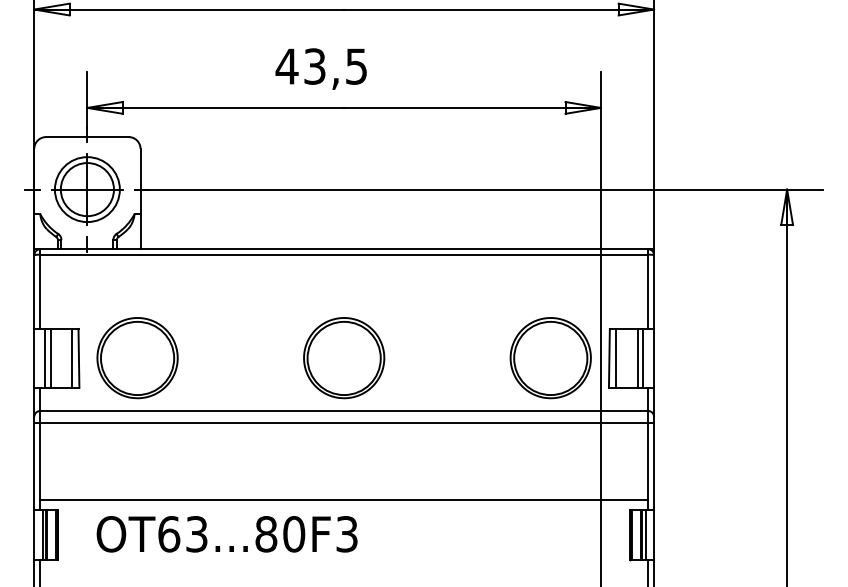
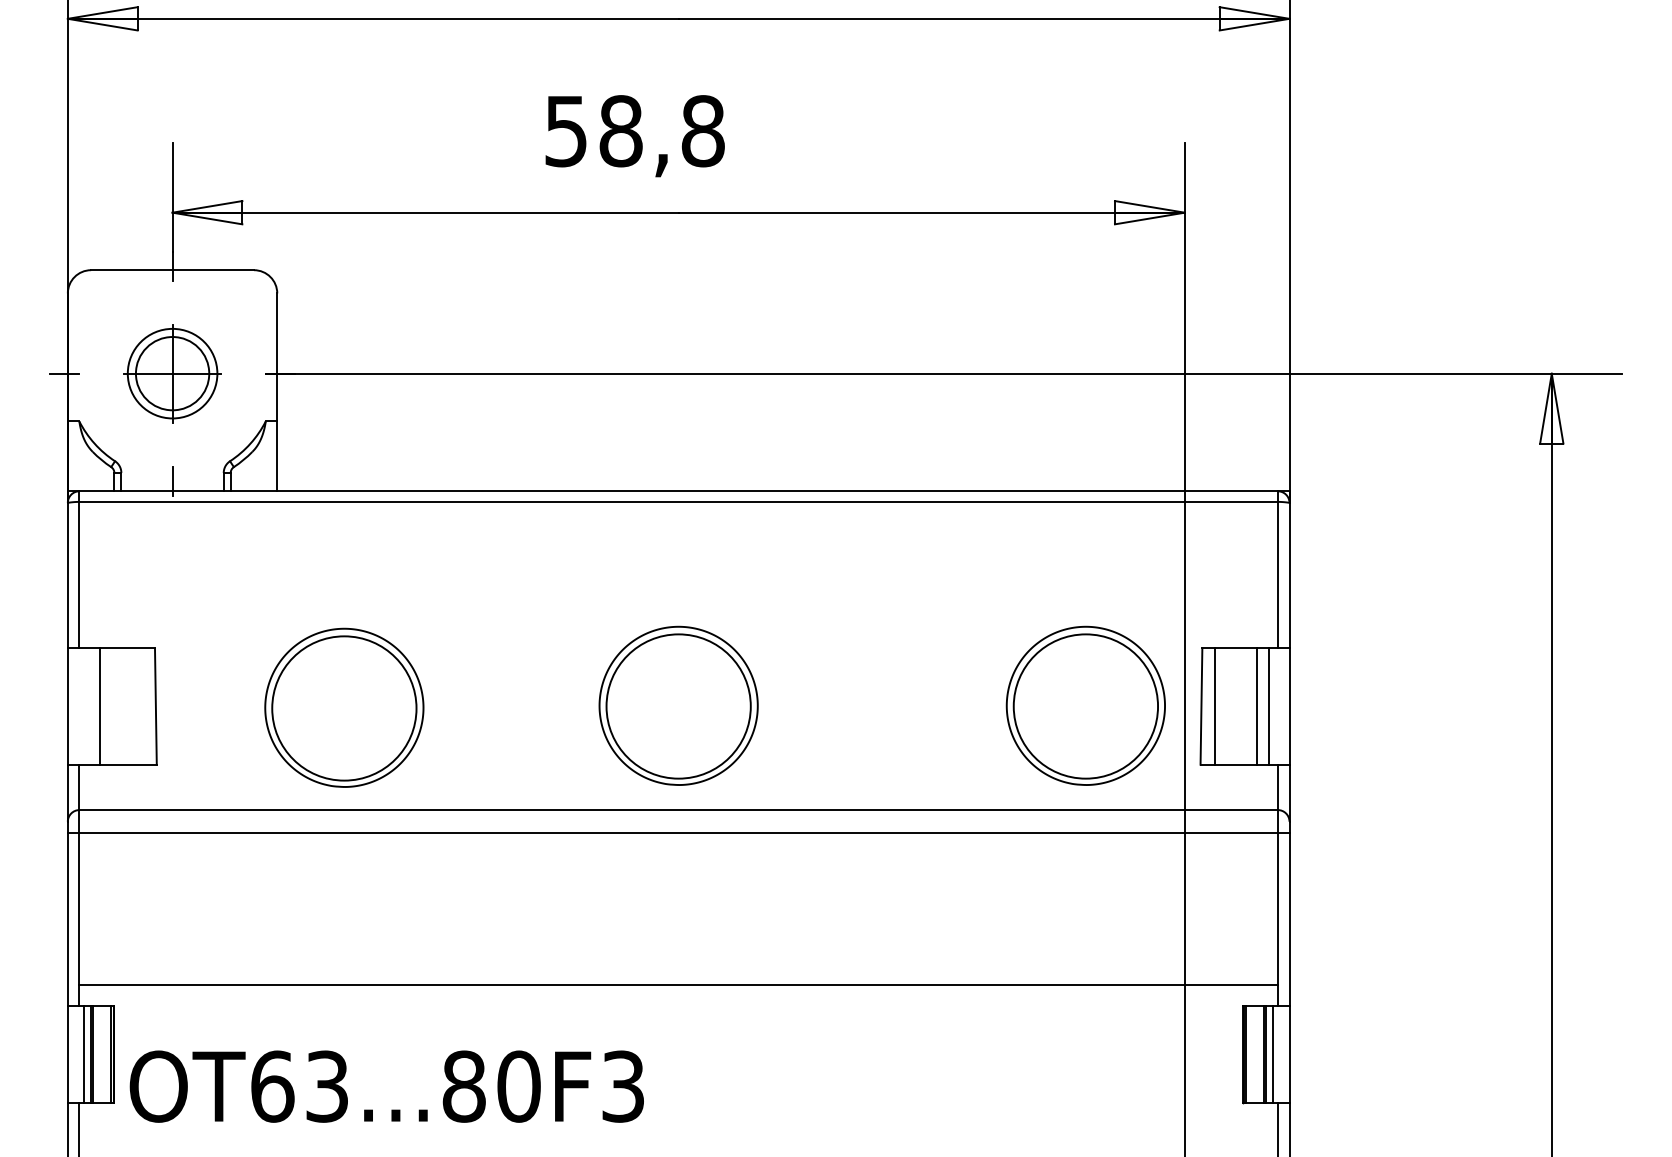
text: (321, 66) -> (633, 131), 43,5 -> 58,8
part: (87, 189) -> (172, 373), size x0.7
line: (44, 357) -> (87, 704), removed
line: (72, 357) -> (143, 704), removed
part: (137, 358) -> (344, 708), moved
text: (226, 534) -> (385, 1087), moved

